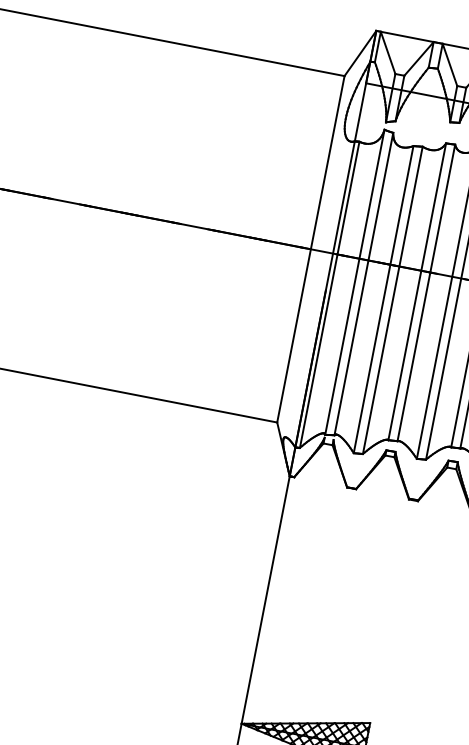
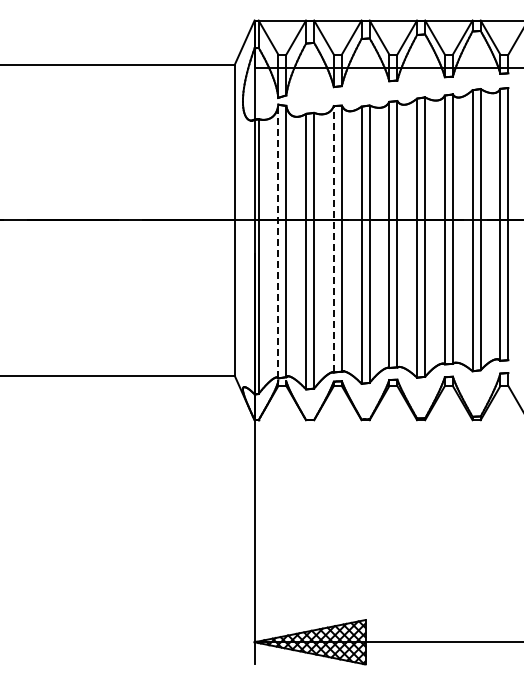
line: (355, 282) -> (278, 241), solid -> dashed
line: (417, 290) -> (333, 238), solid -> dashed

